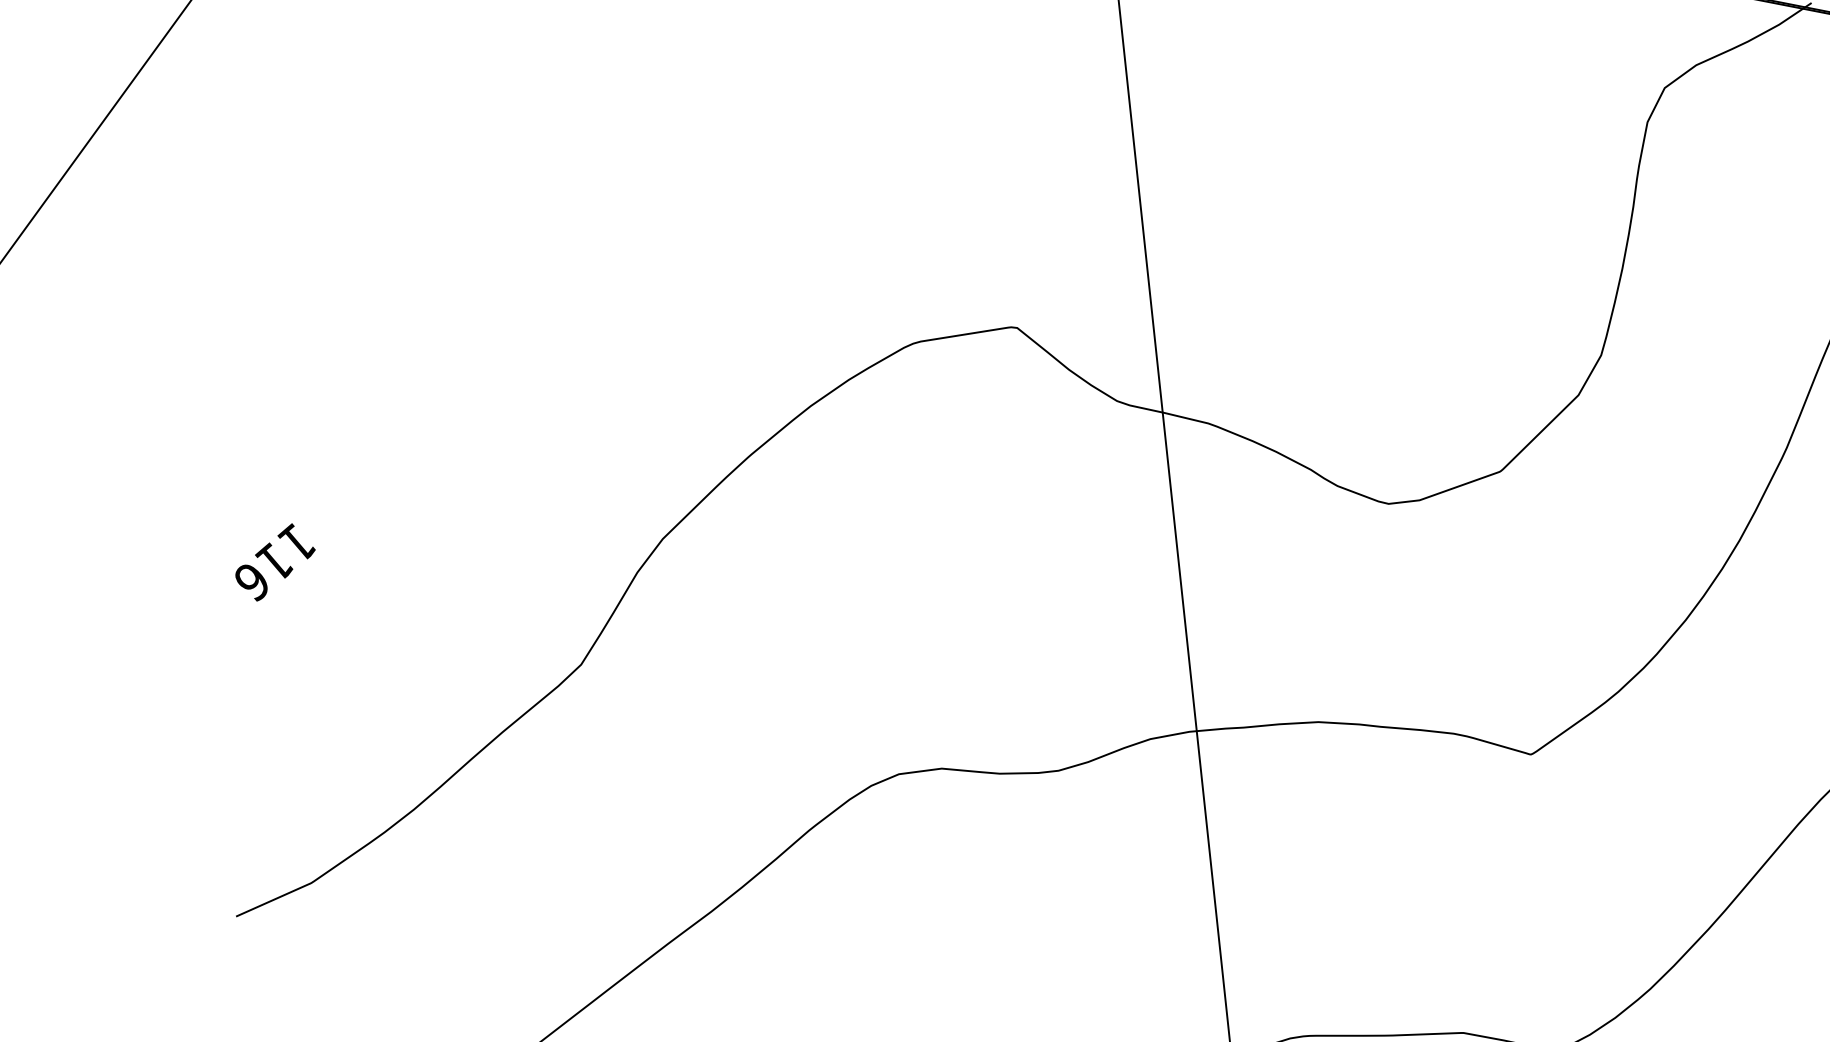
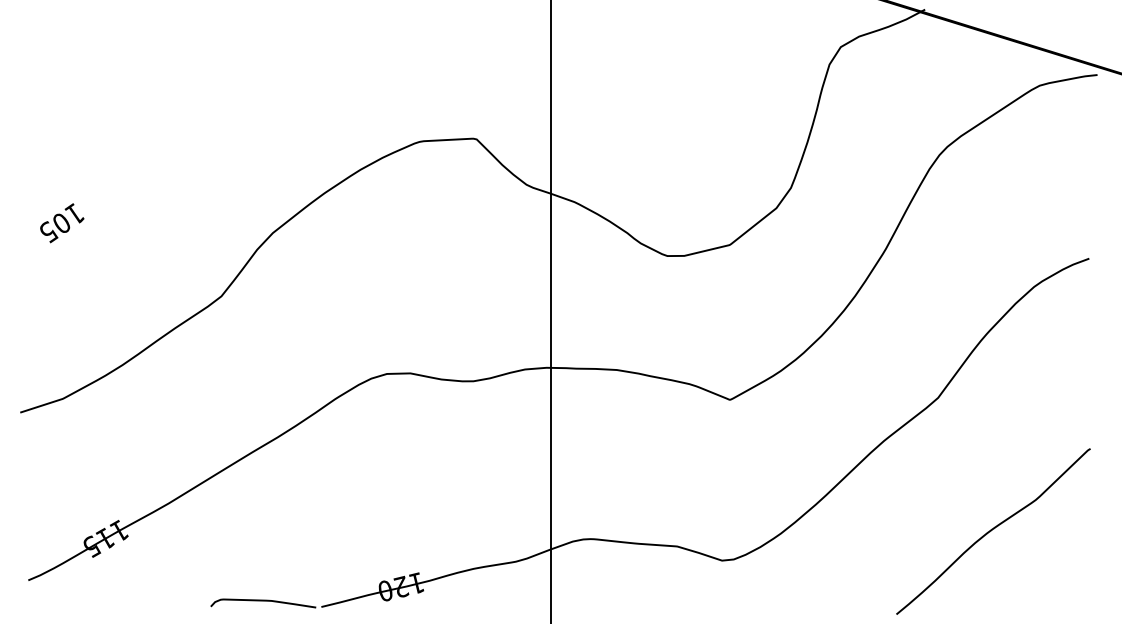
text: (262, 571) -> (54, 227), 116 -> 105

